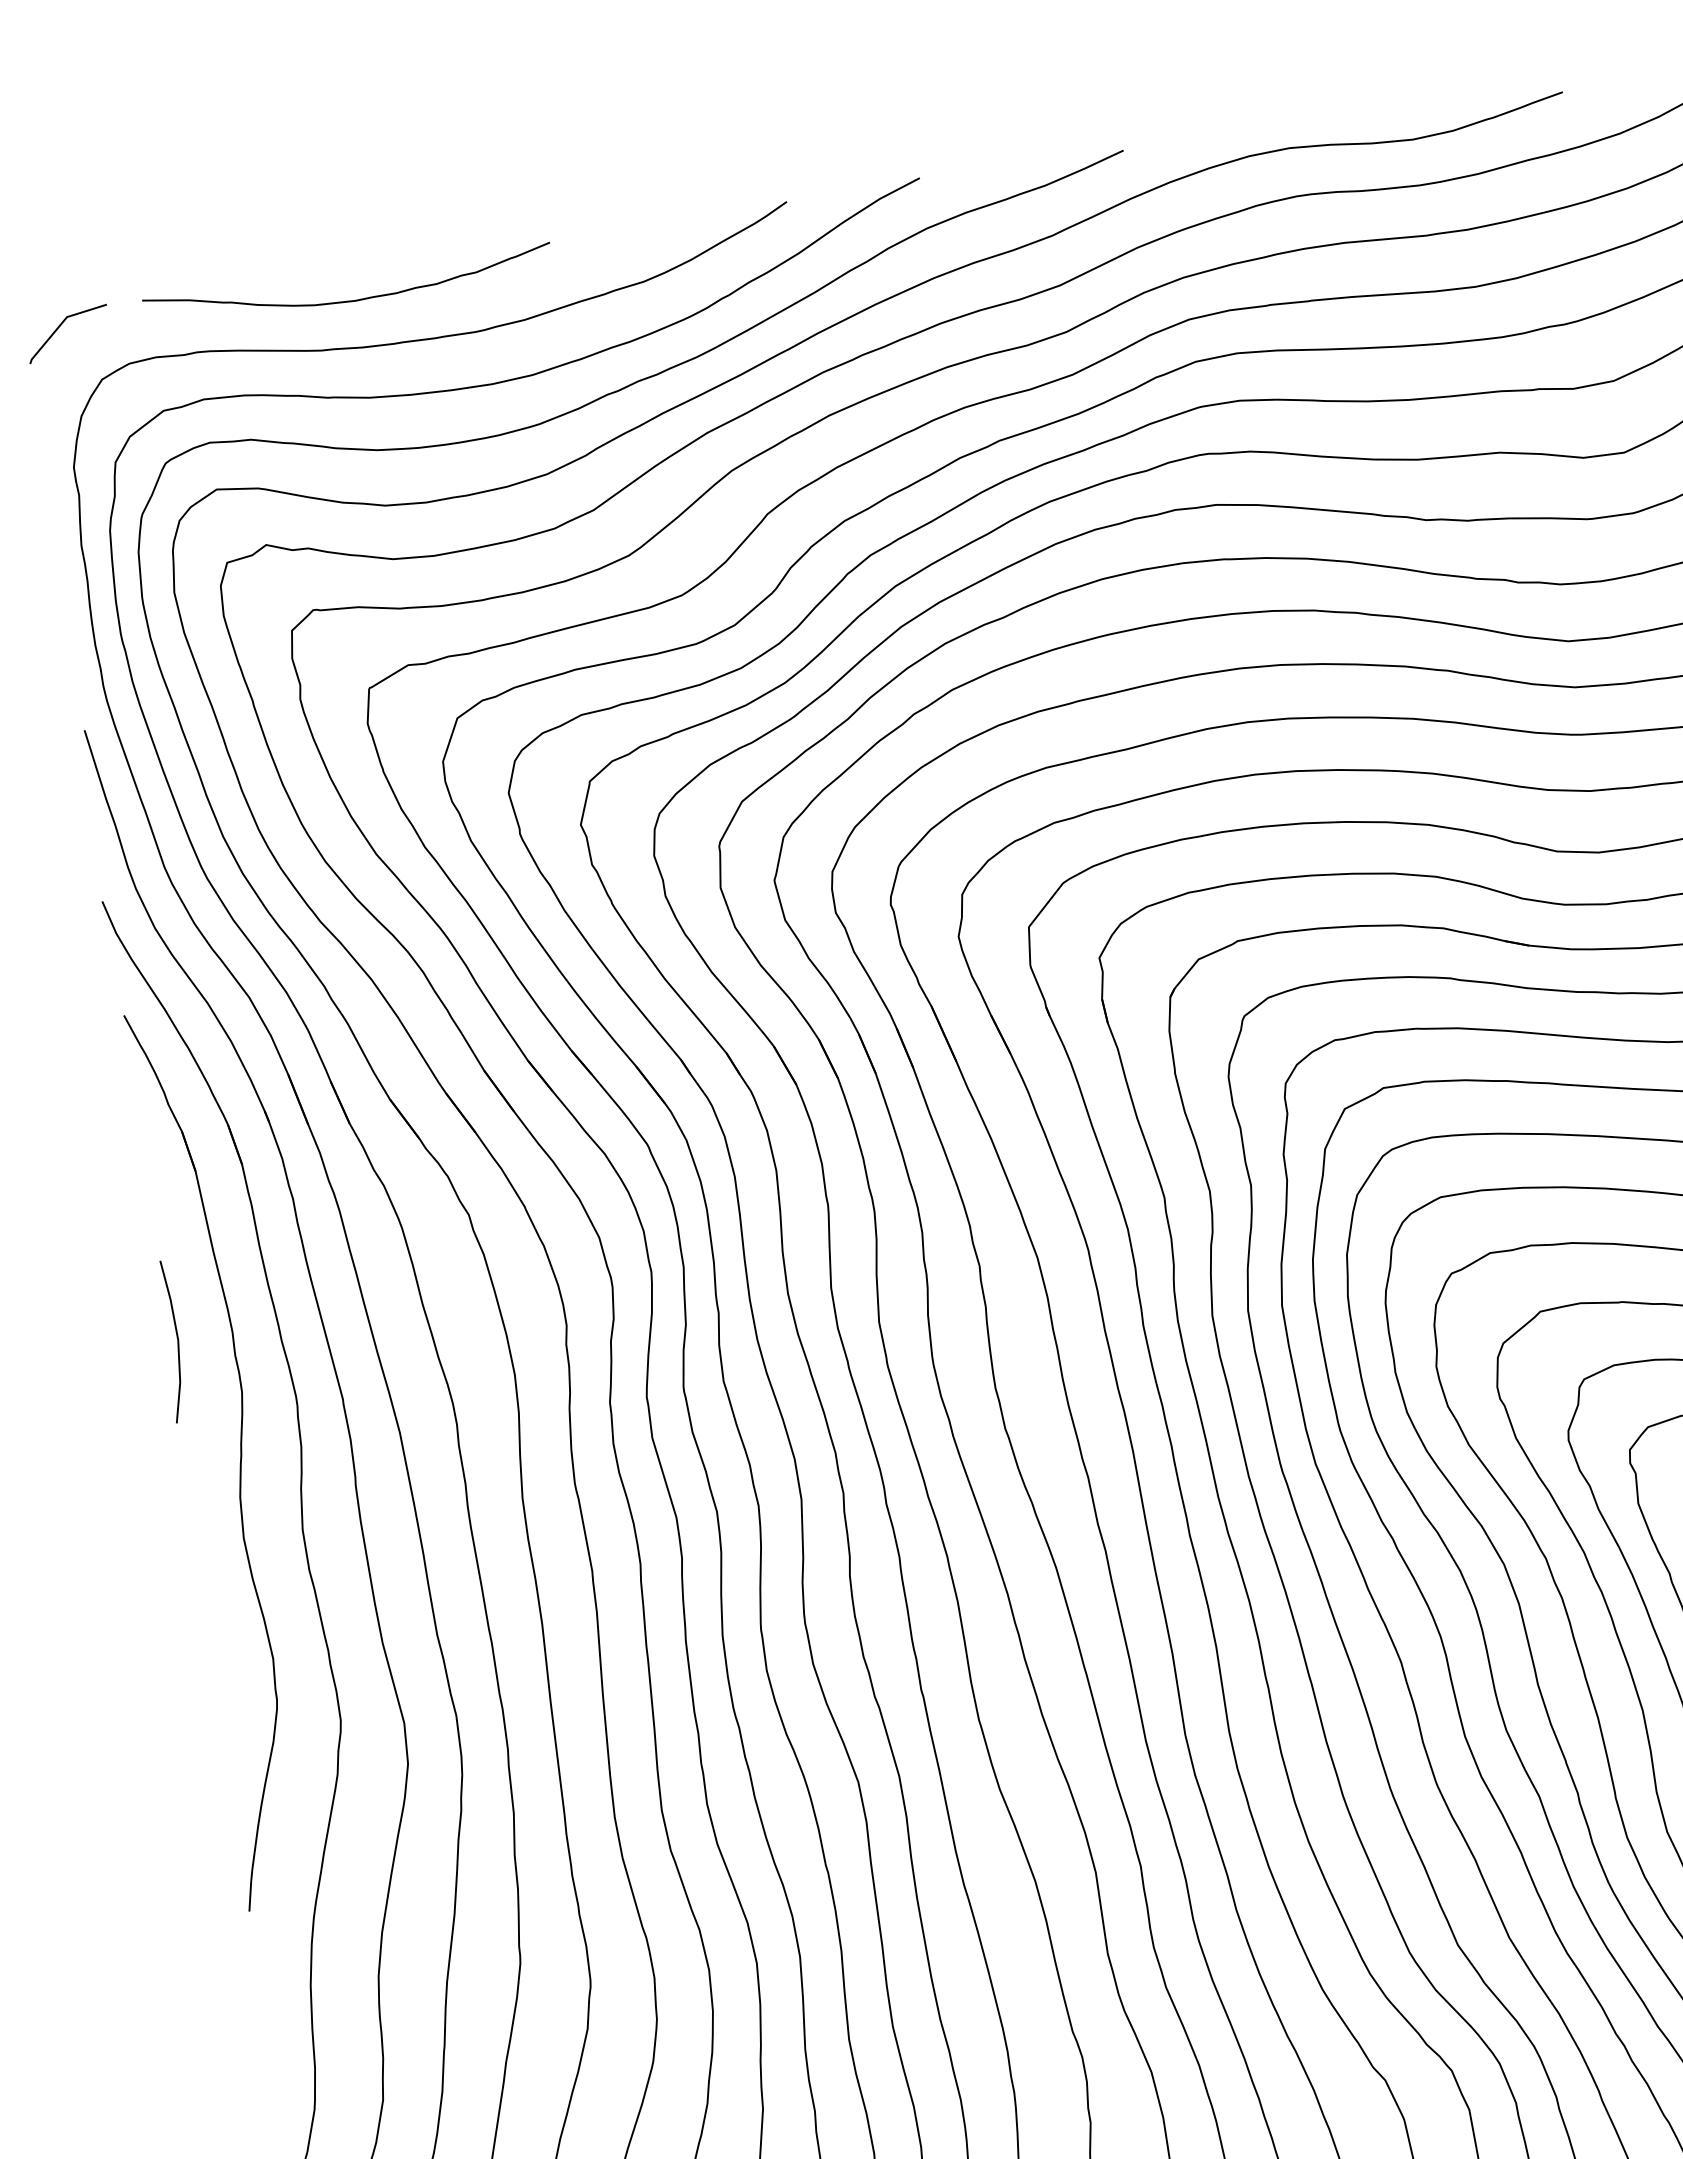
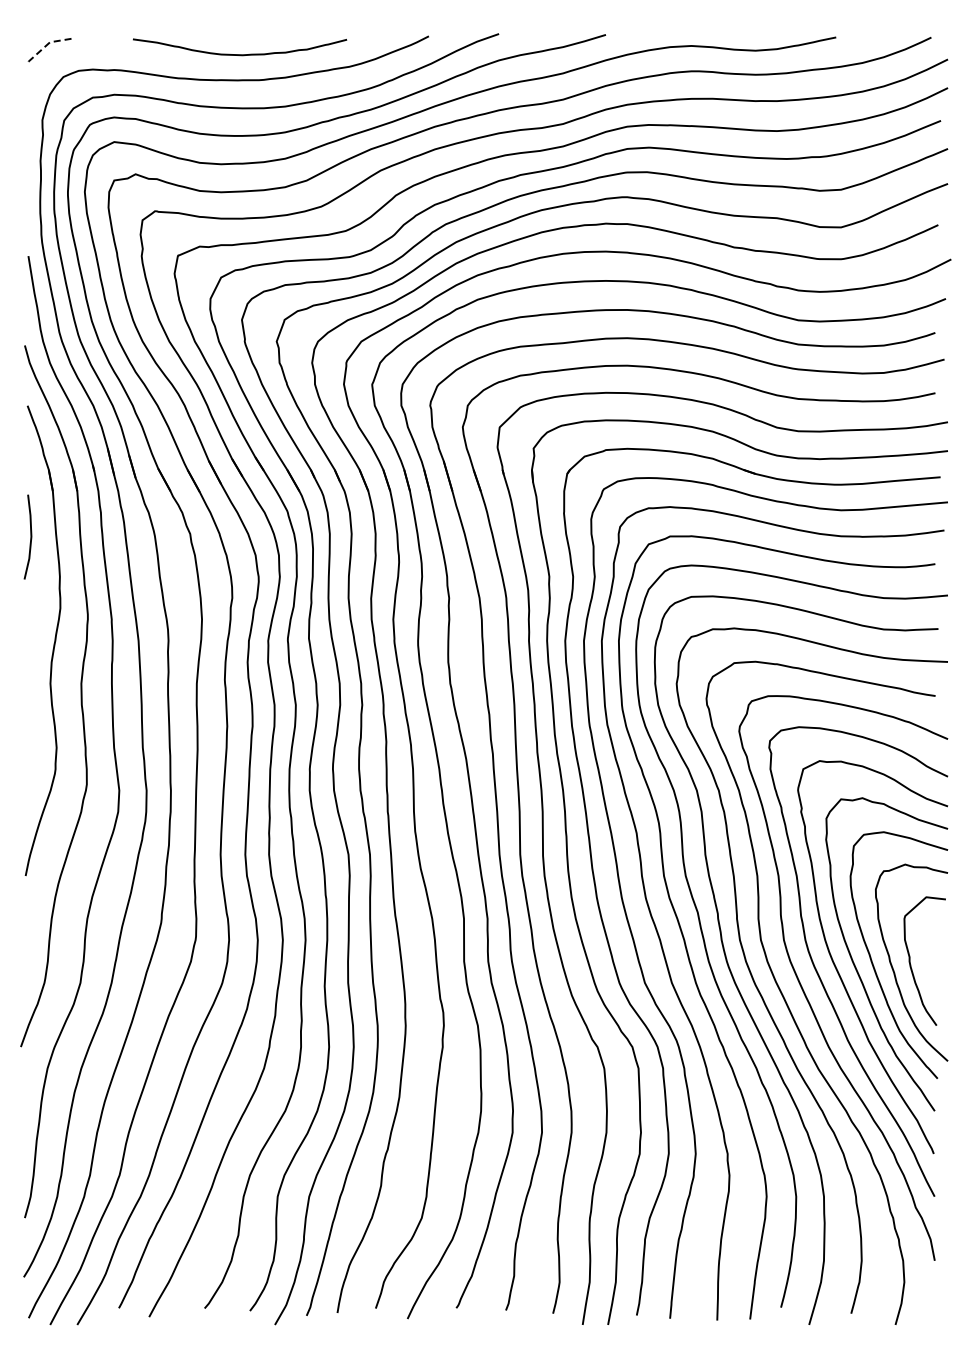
curve: (351, 299) -> (240, 54), moved
line: (61, 324) -> (46, 45), solid -> dashed
line: (176, 1339) -> (30, 536), moved

